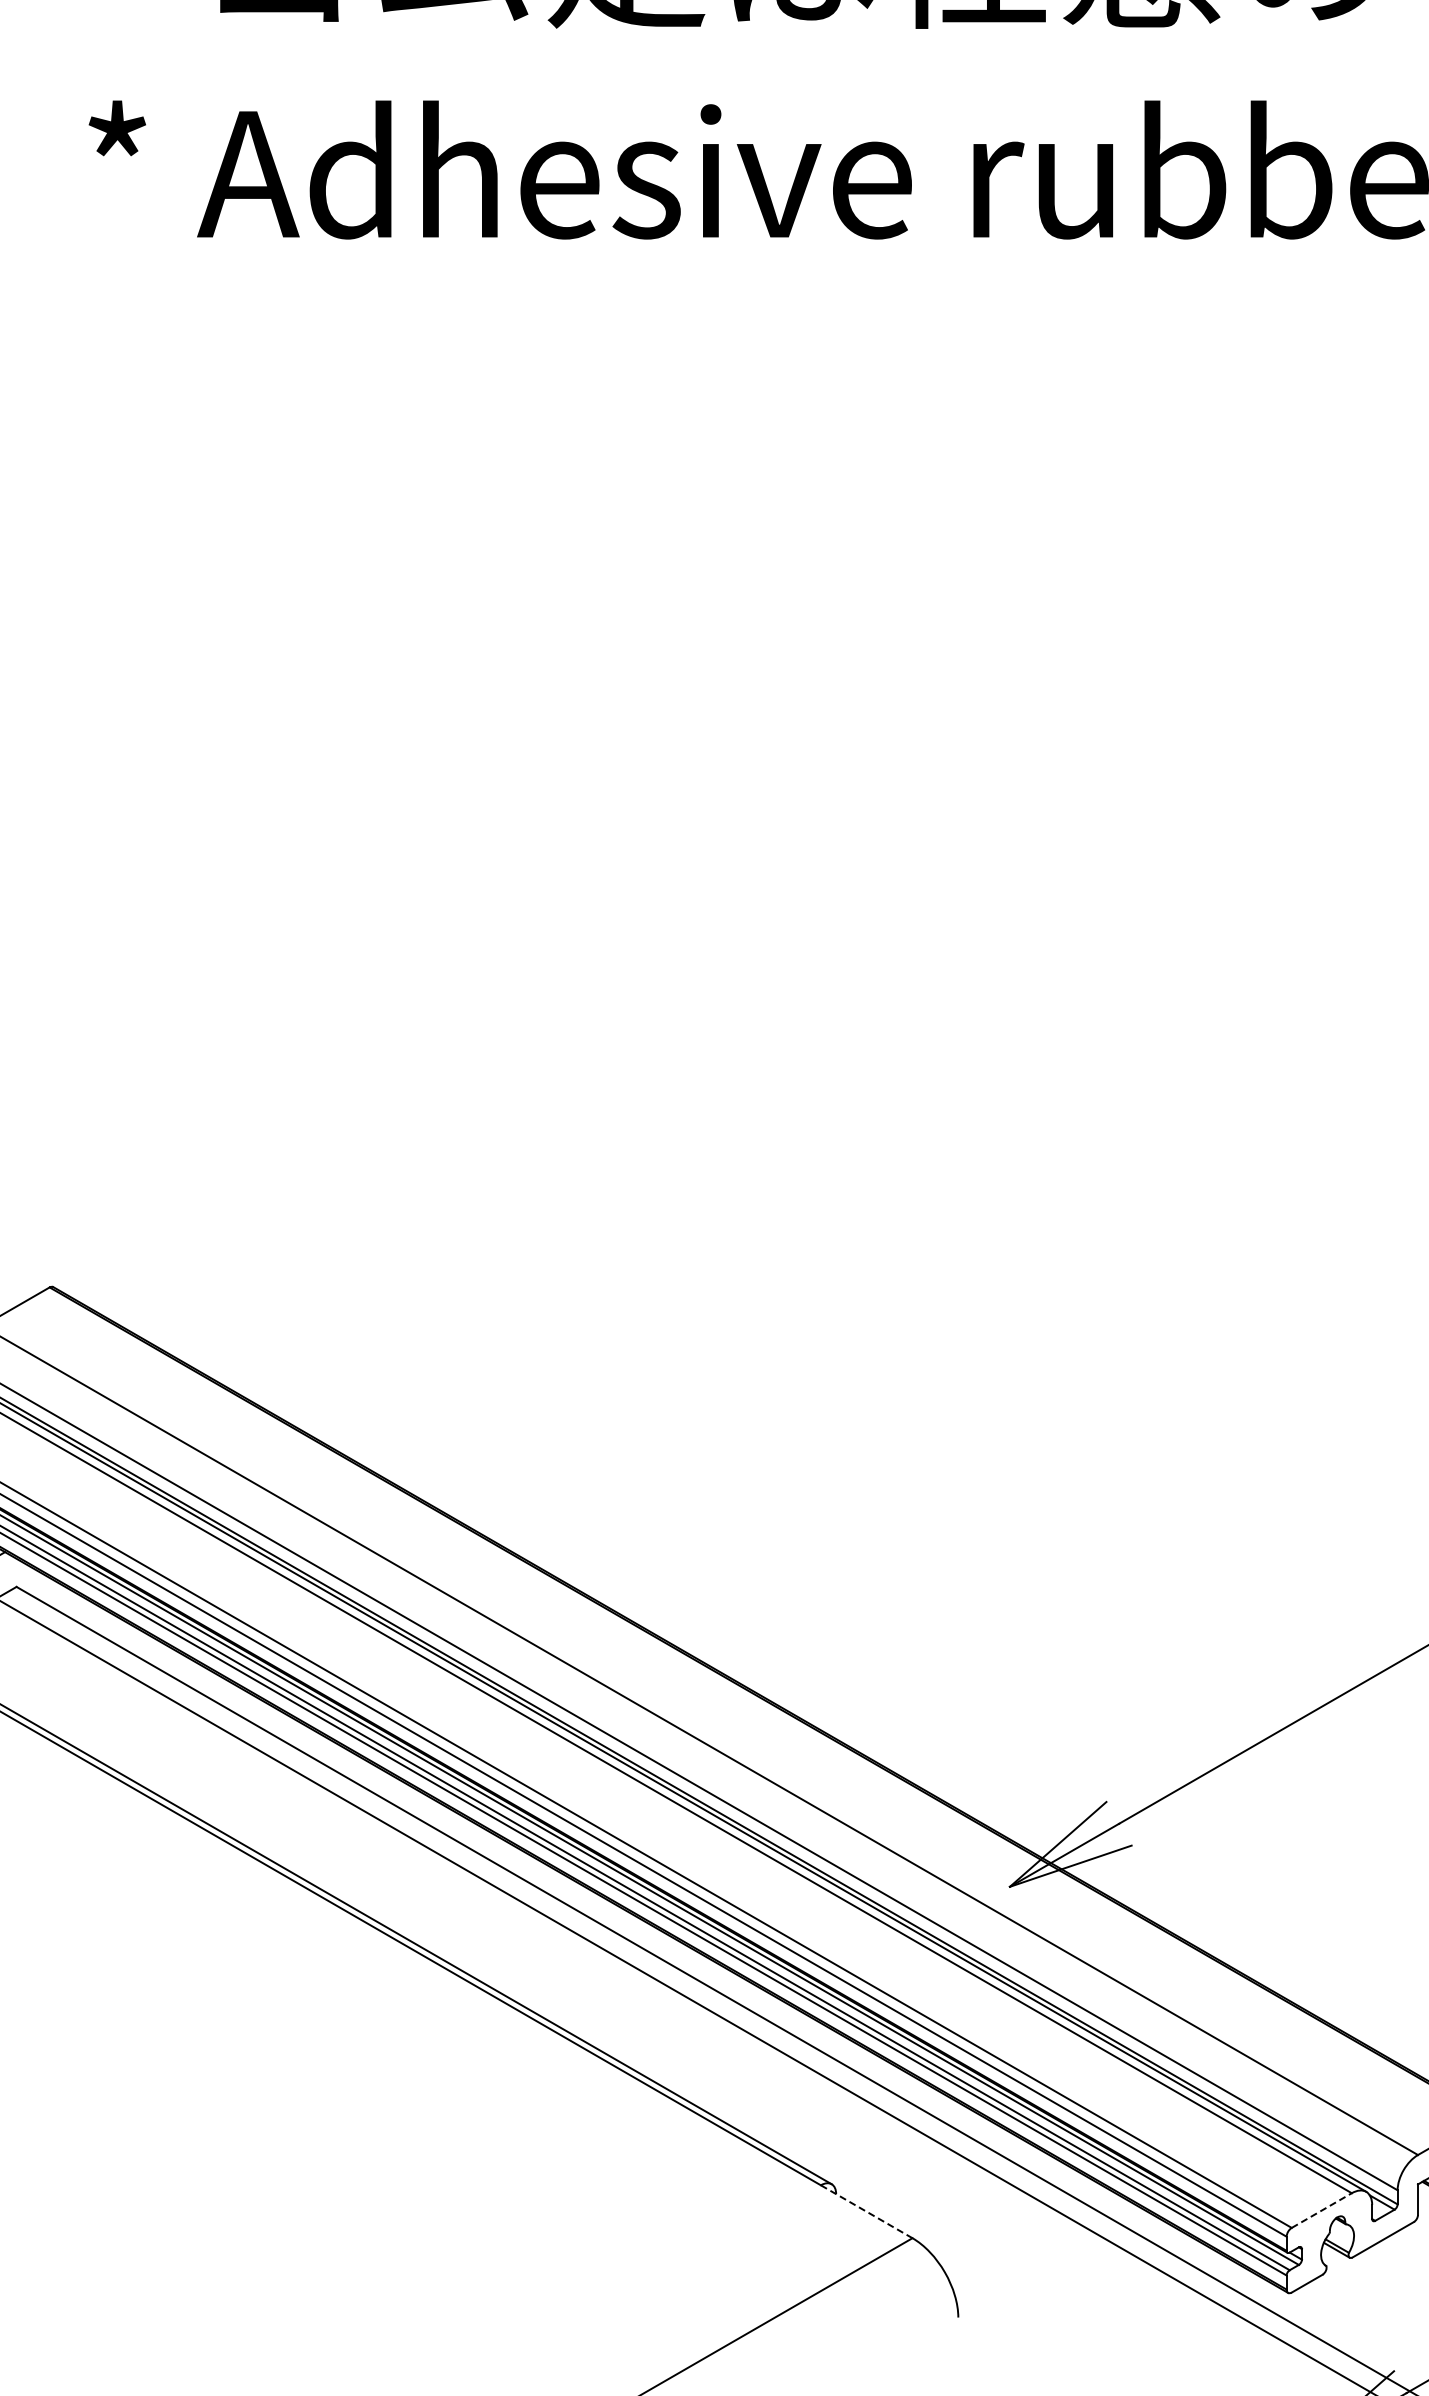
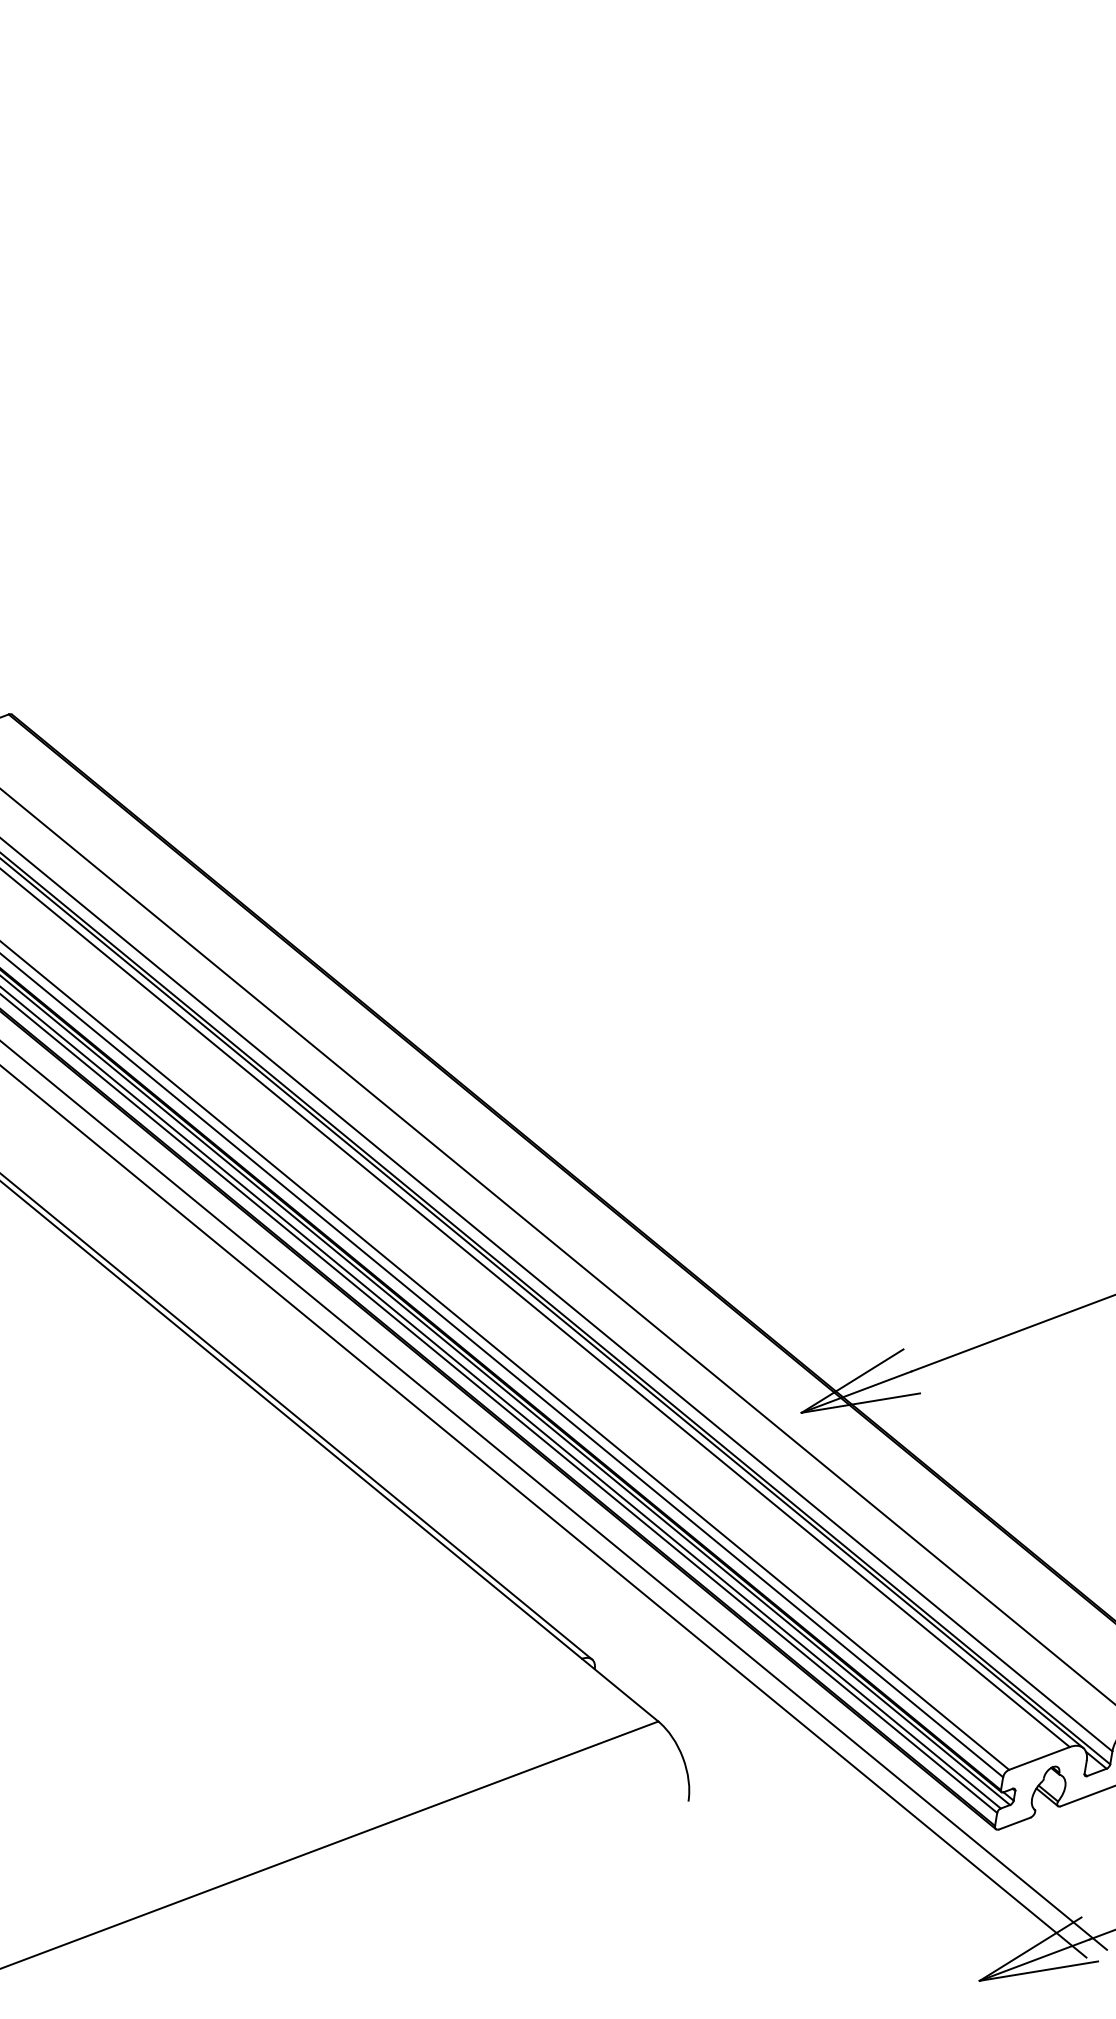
line: (1321, 2210) -> (1039, 1758), dashed -> solid
line: (866, 2211) -> (620, 1689), dashed -> solid

